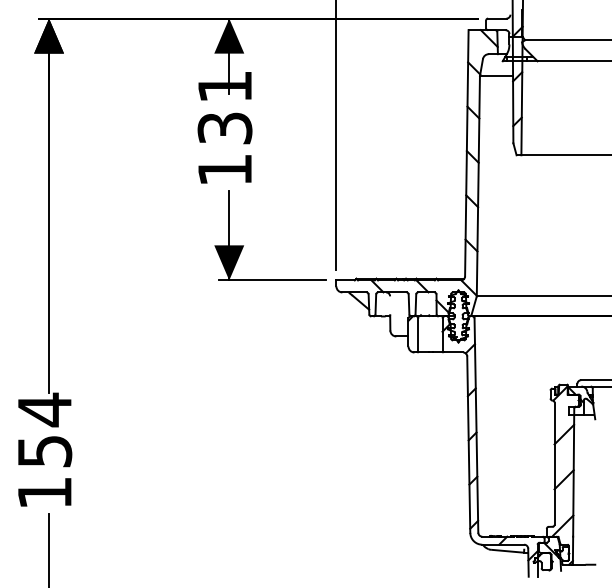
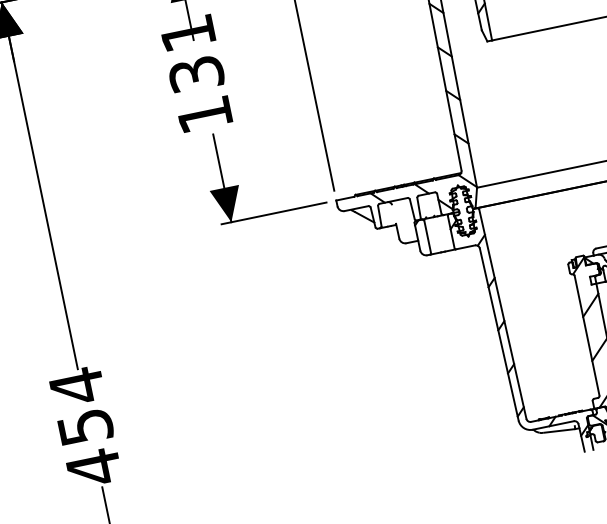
text: (44, 492) -> (93, 467), 154 -> 454

